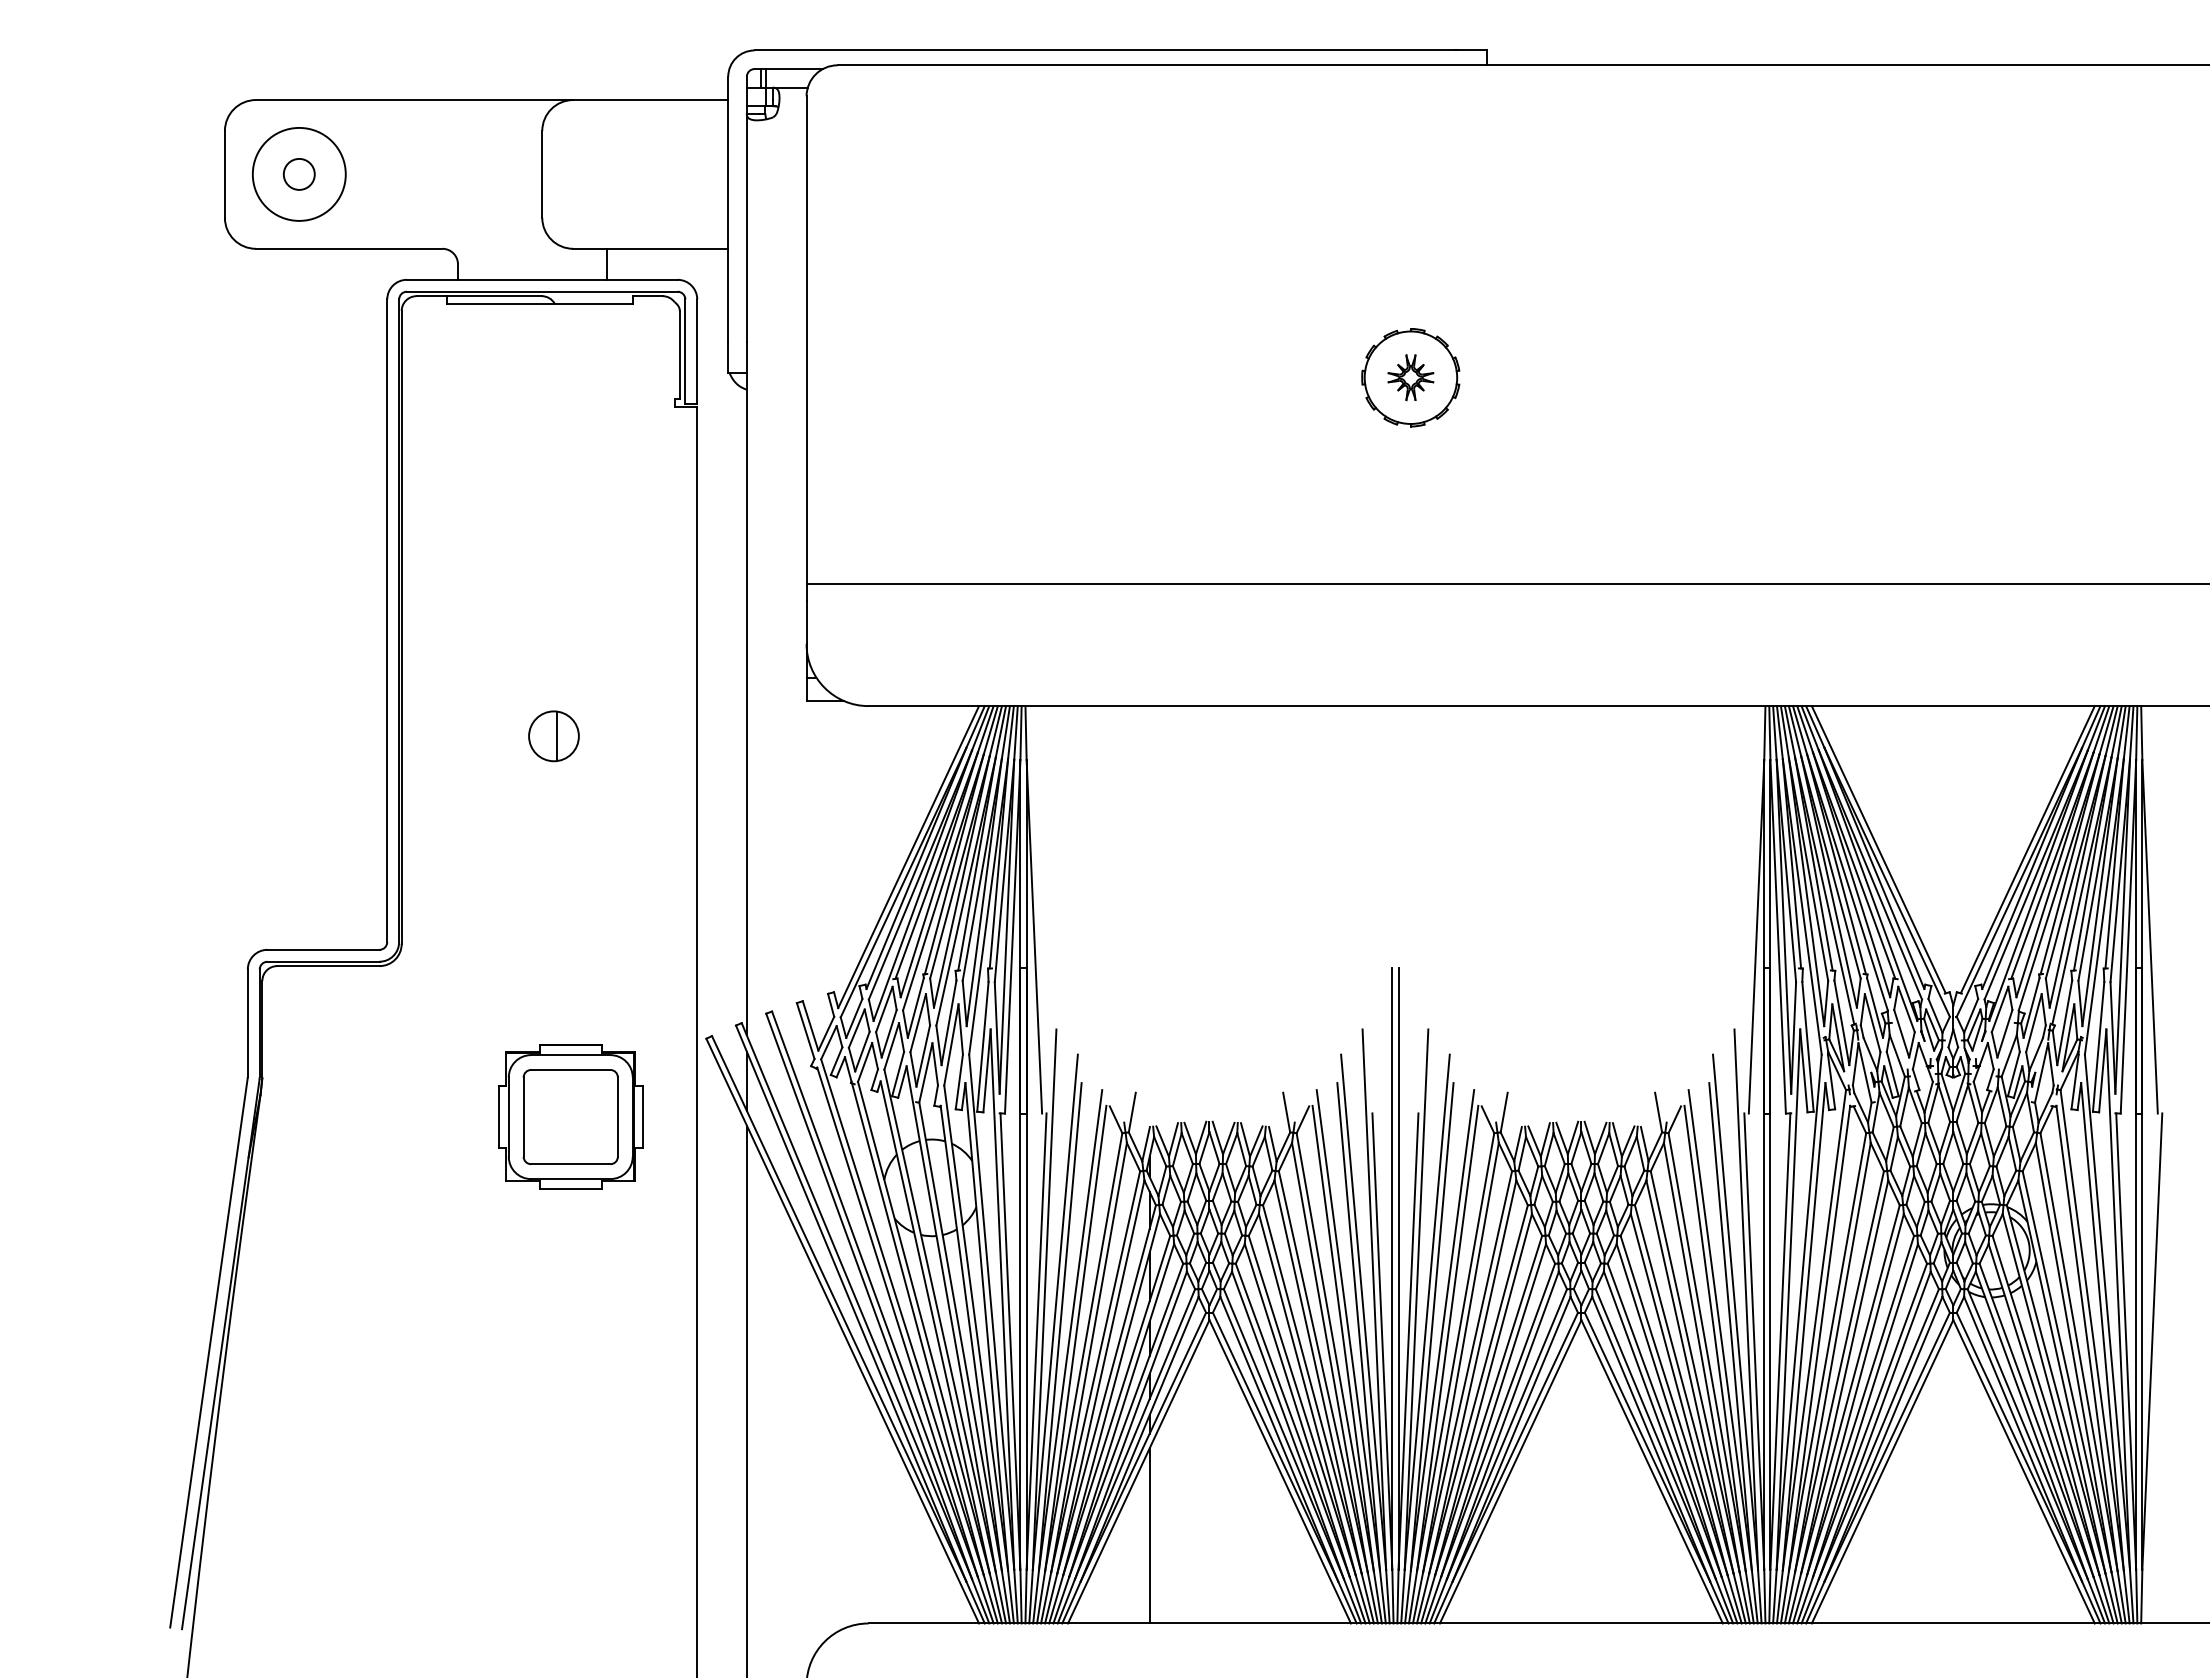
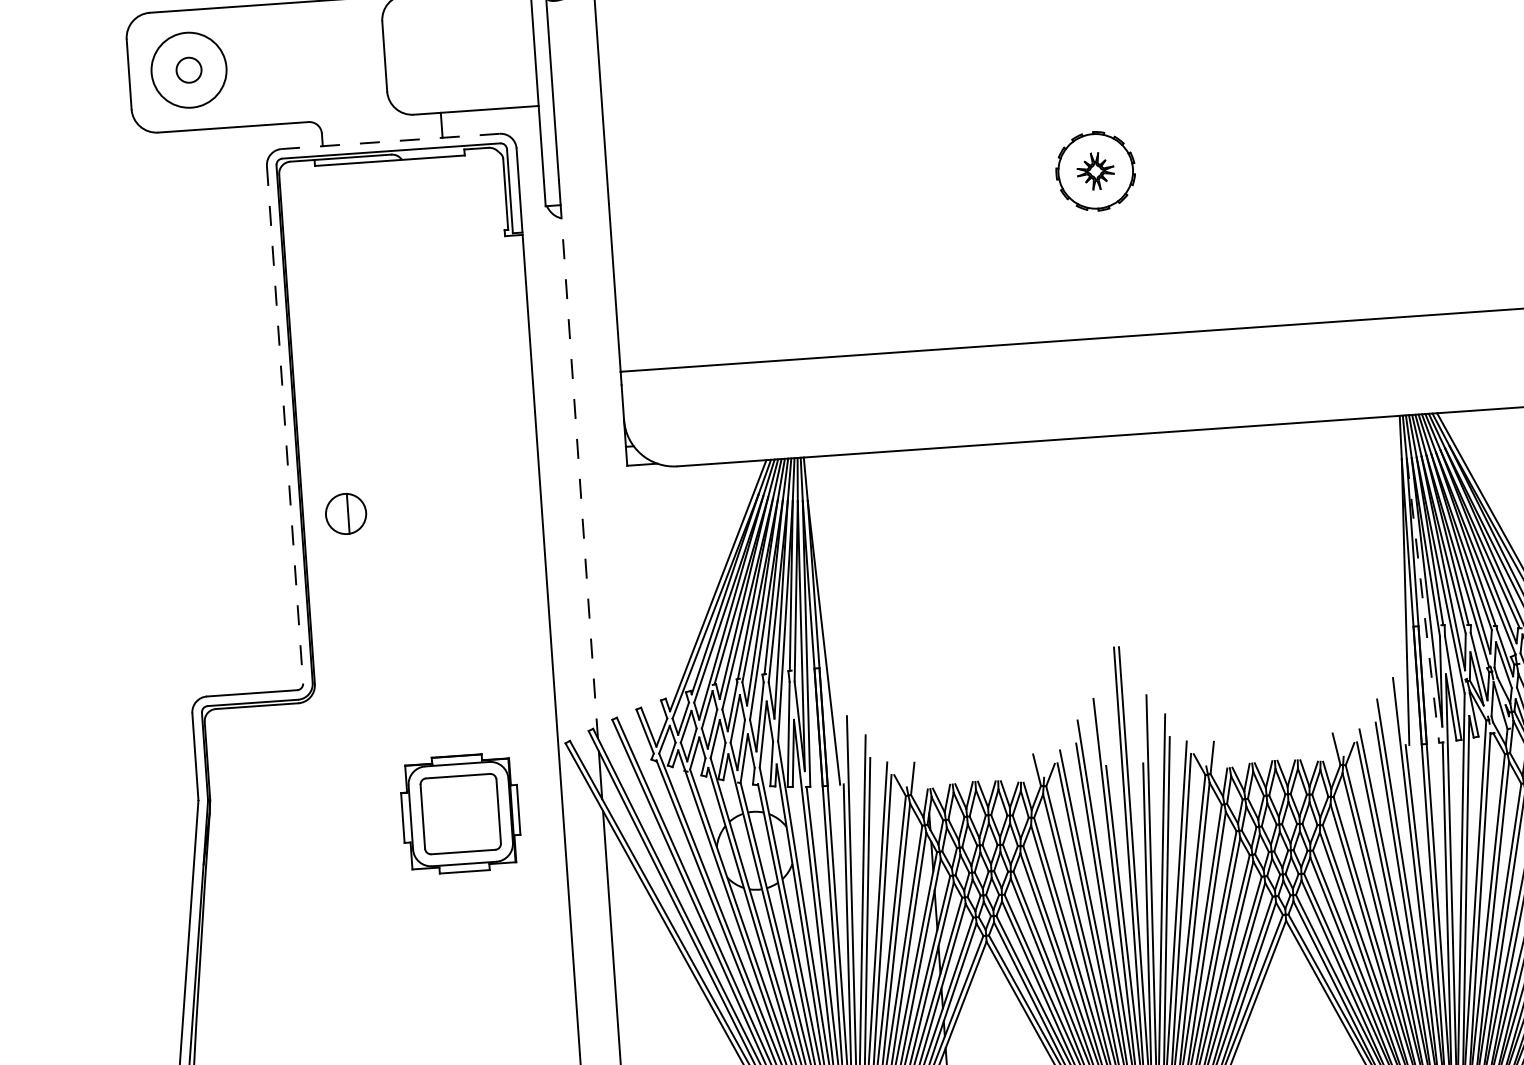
line: (541, 279) -> (390, 141), solid -> dashed
line: (387, 621) -> (285, 425), solid -> dashed
line: (746, 703) -> (579, 471), solid -> dashed
part: (553, 736) -> (345, 514), moved
line: (1778, 936) -> (1423, 600), solid -> dashed

